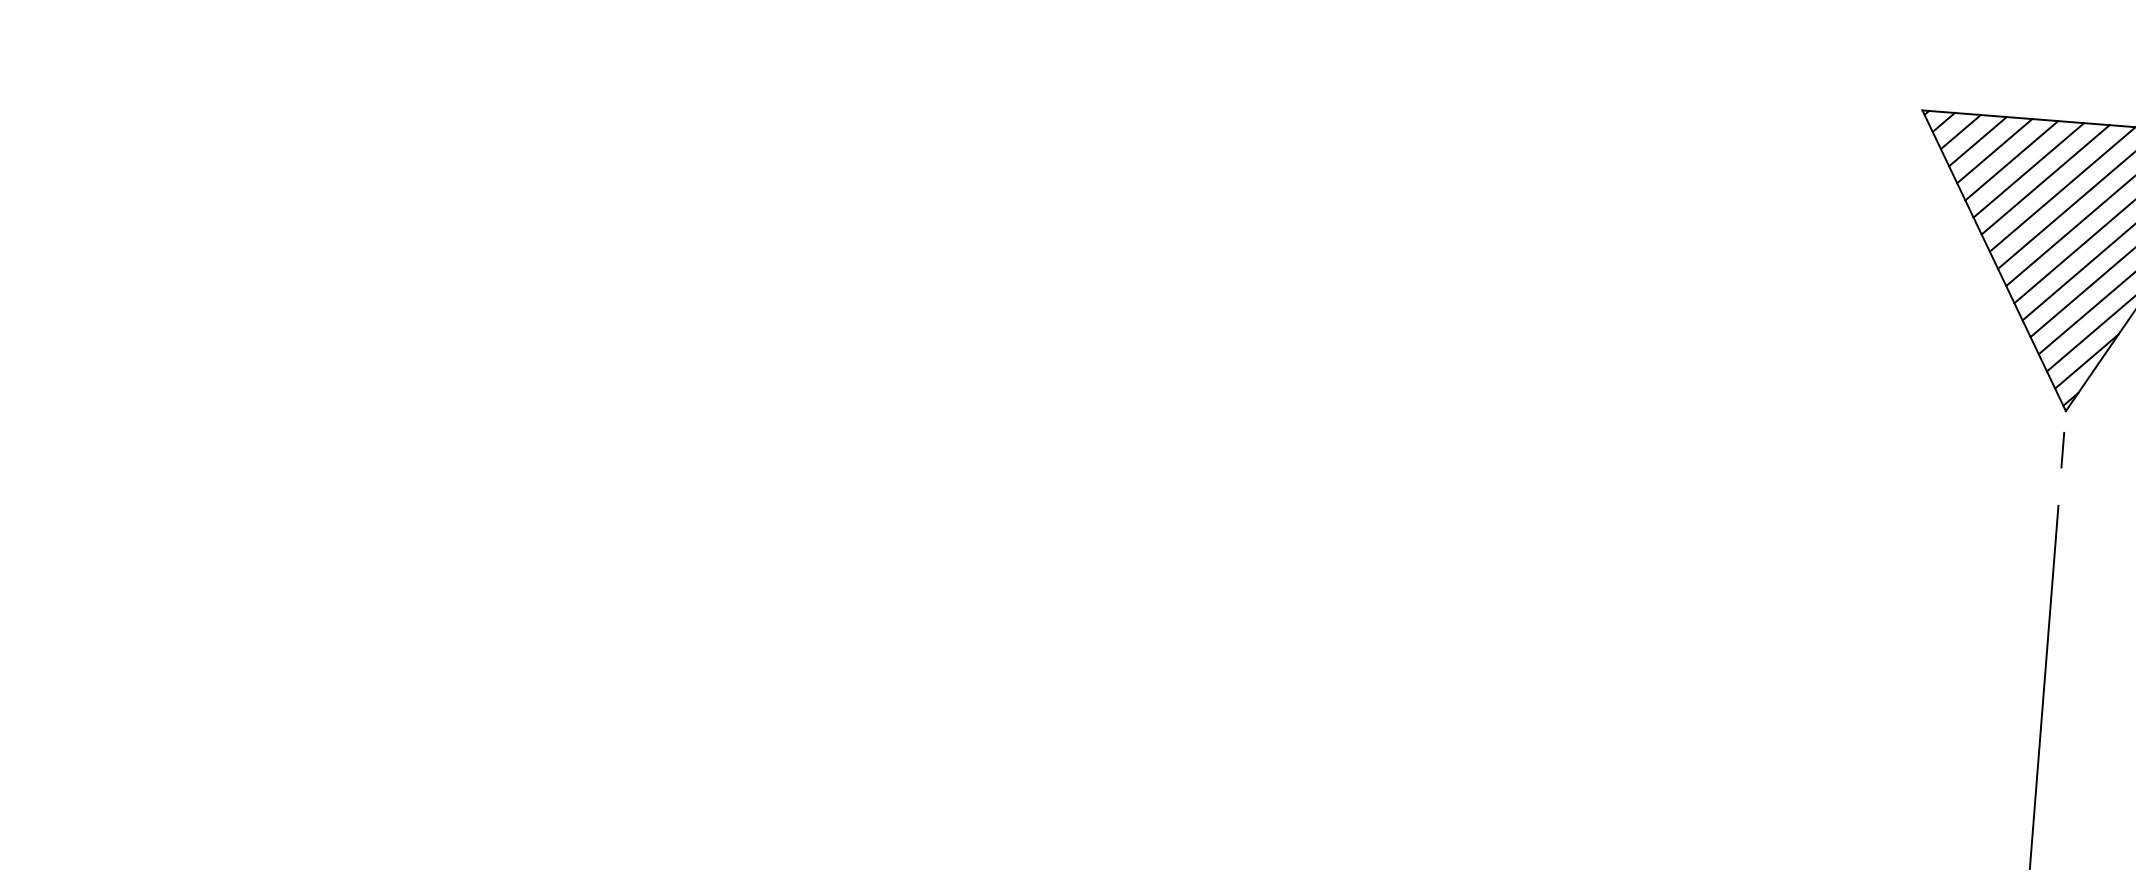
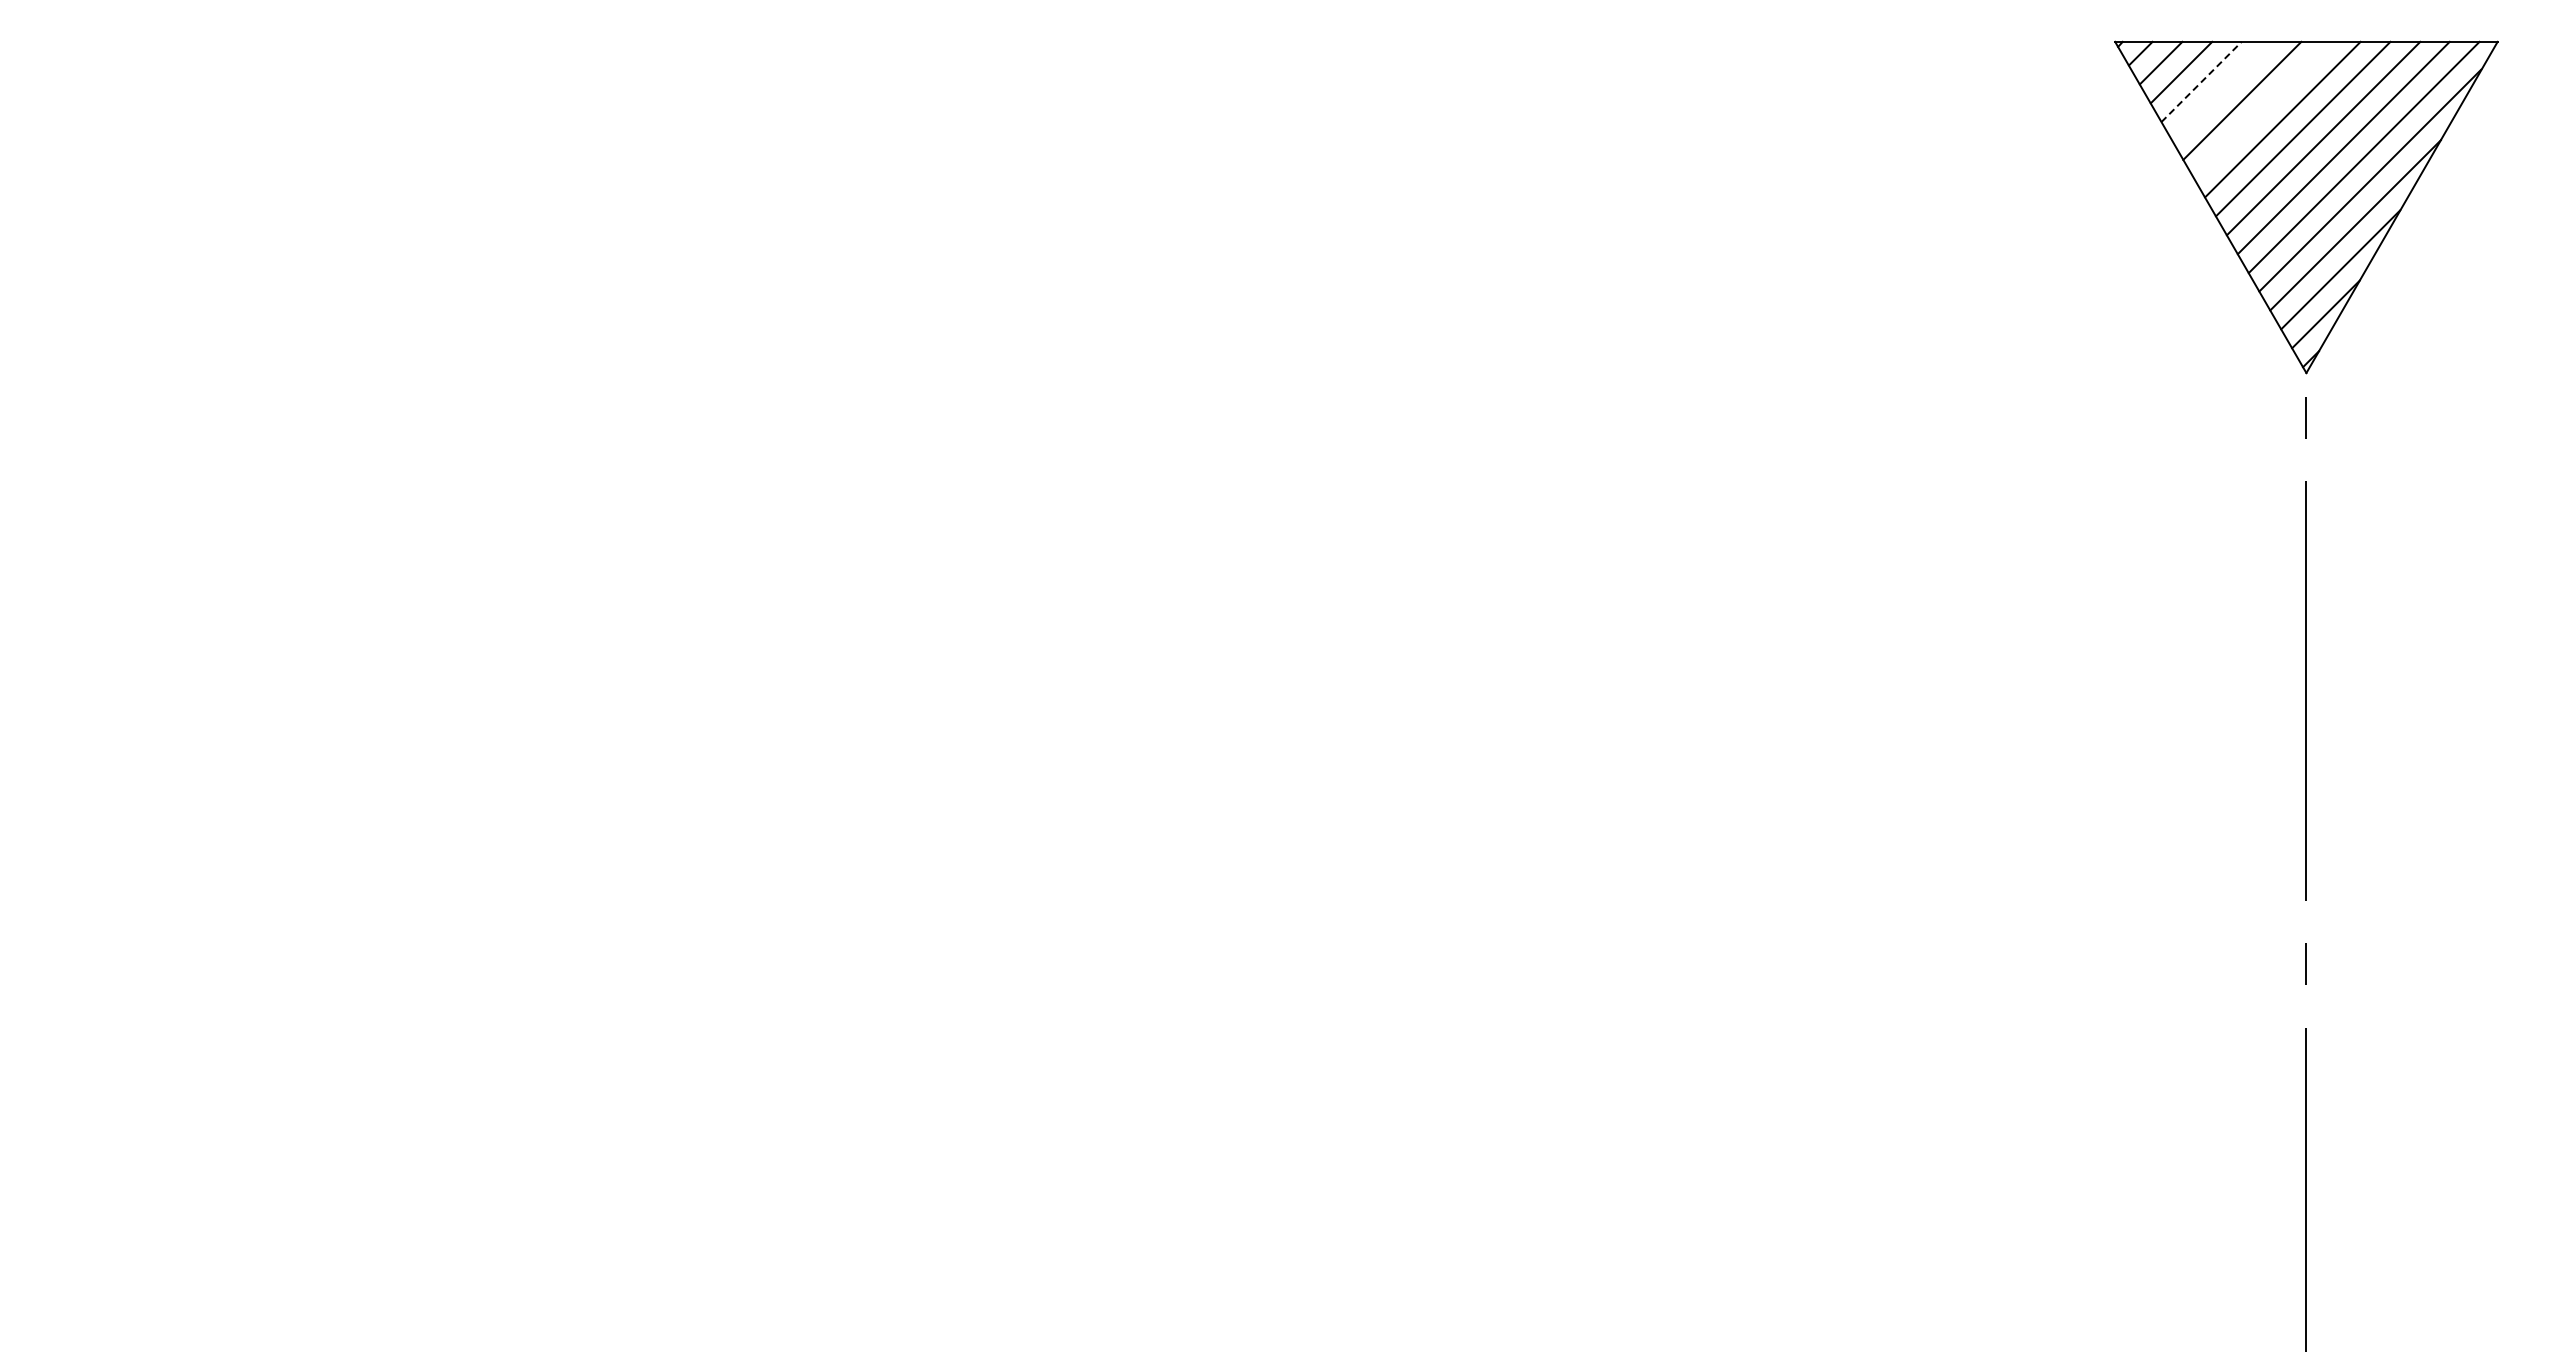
line: (1994, 151) -> (2201, 82), solid -> dashed
line: (2011, 160) -> (2221, 91), removed
line: (2045, 179) -> (2262, 109), removed

